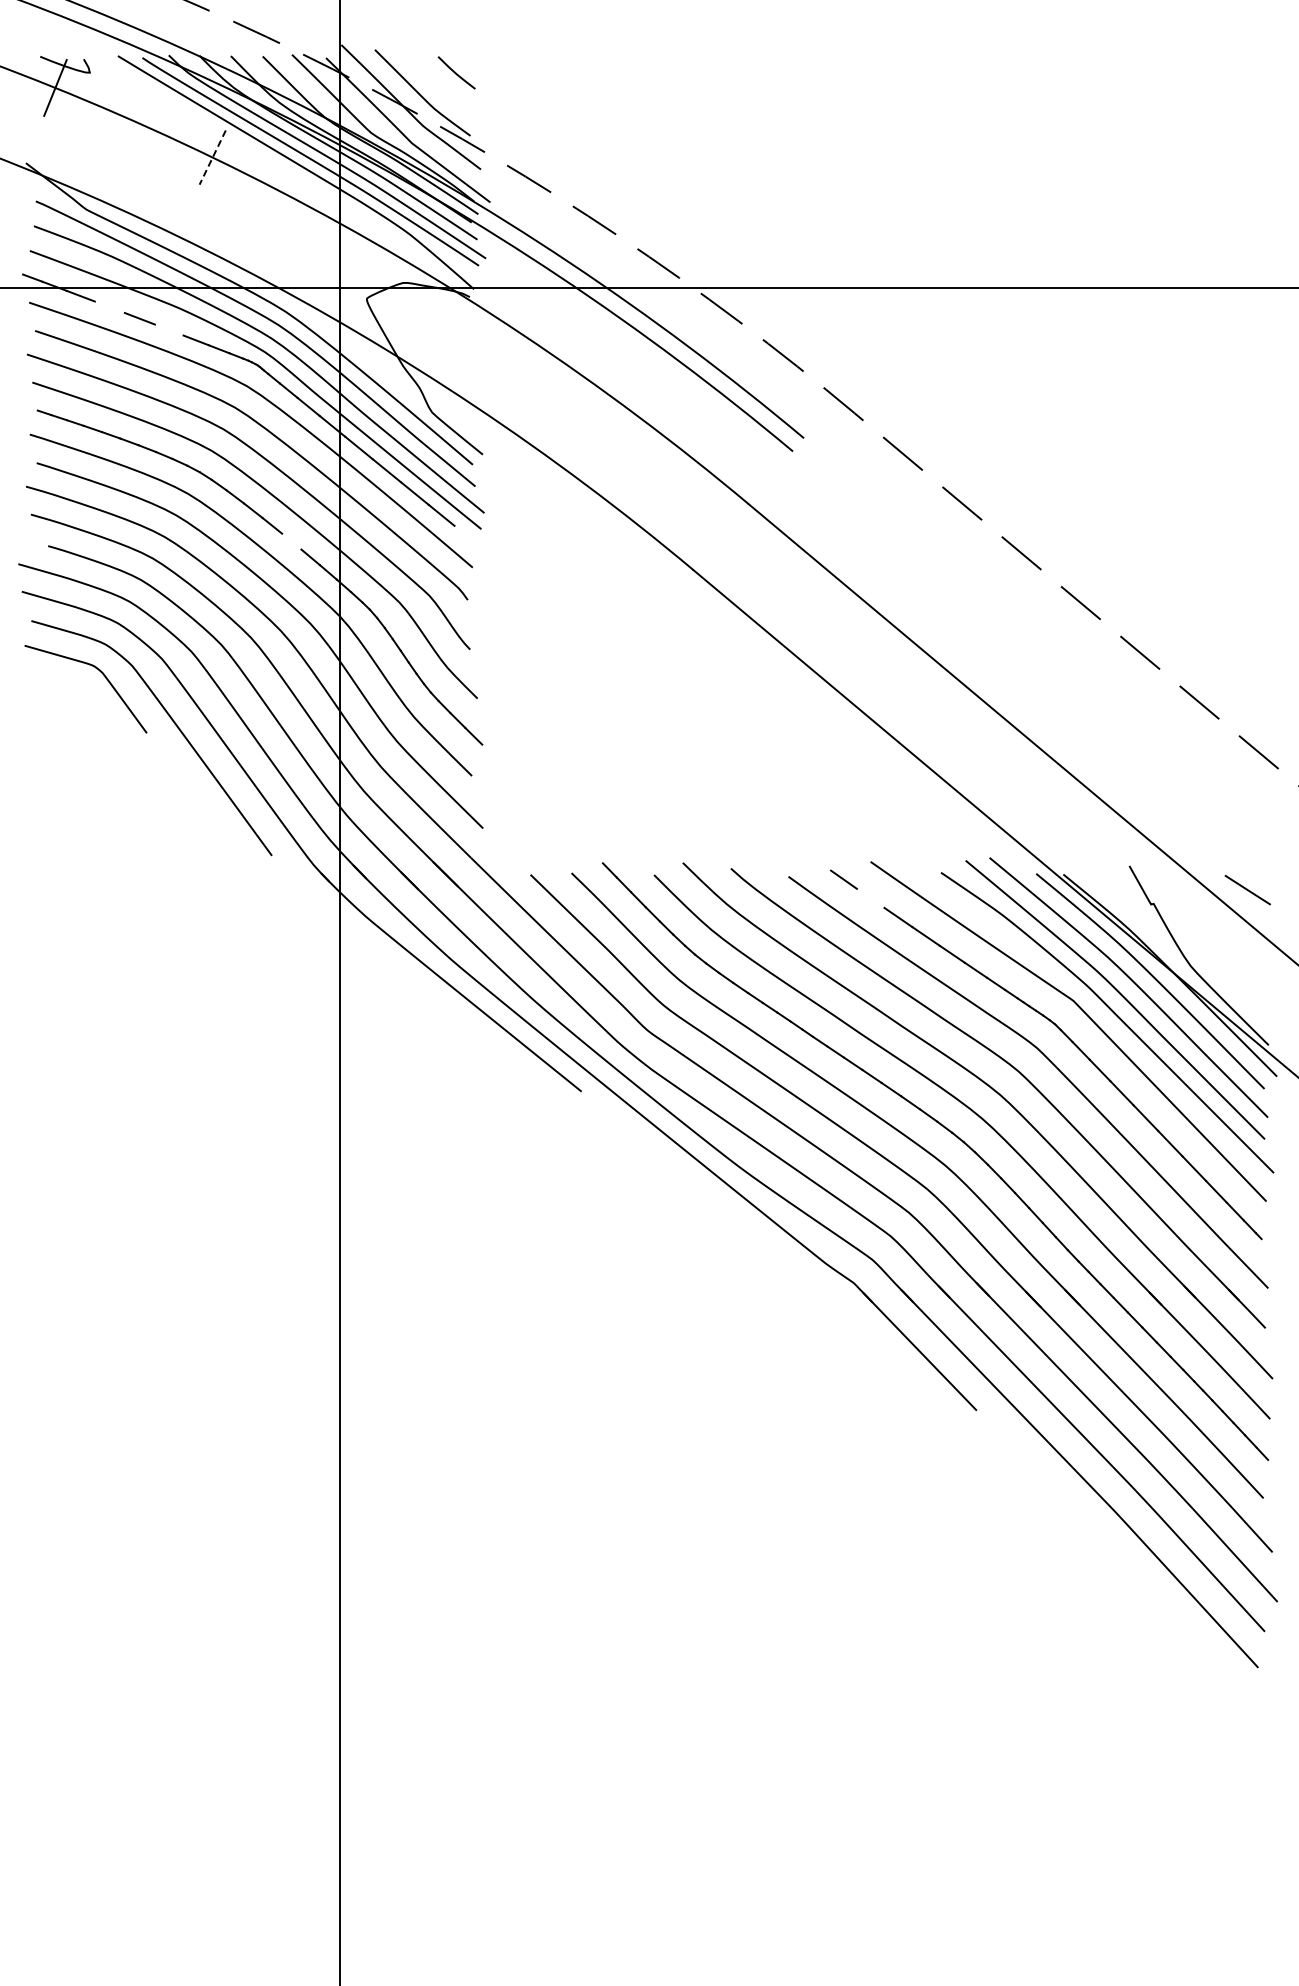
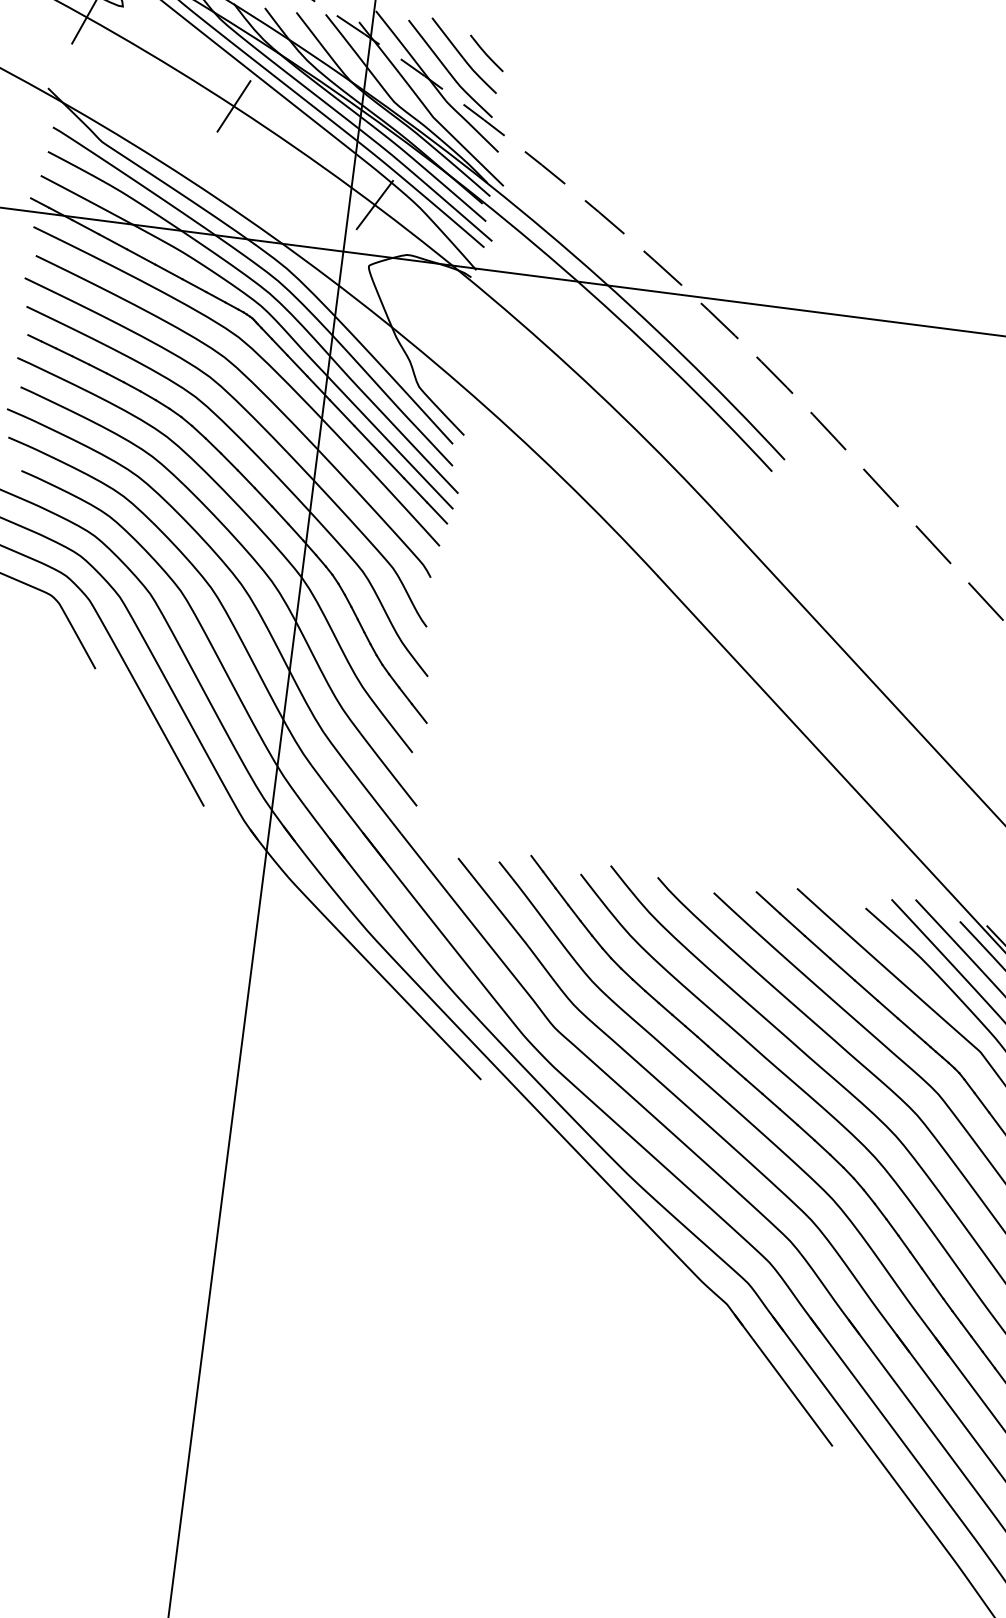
curve: (433, 78) -> (463, 56), added
line: (212, 158) -> (233, 107), dashed -> solid
line: (364, 237) -> (374, 204), added
line: (109, 306) -> (112, 240), added
line: (168, 329) -> (168, 271), added
line: (465, 534) -> (436, 512), added
line: (291, 541) -> (263, 497), added
line: (870, 897) -> (792, 923), added

